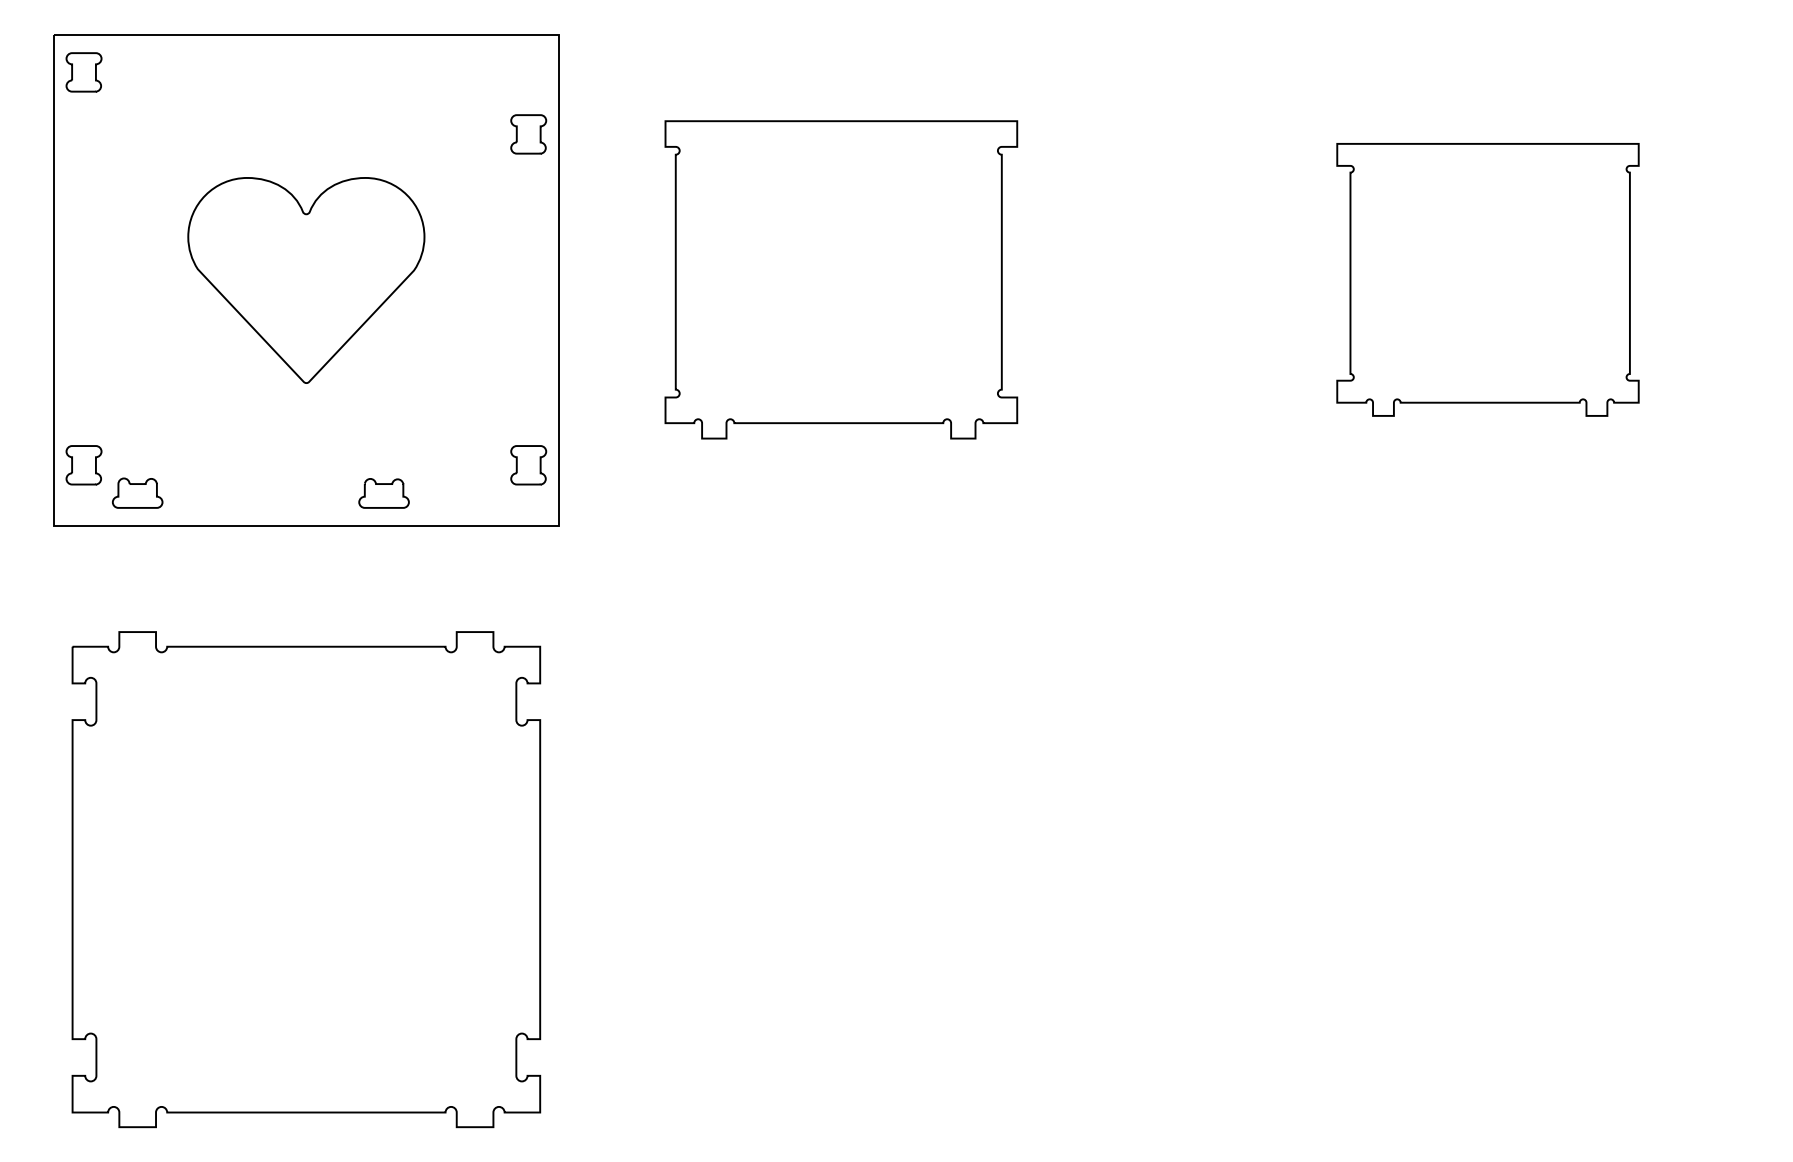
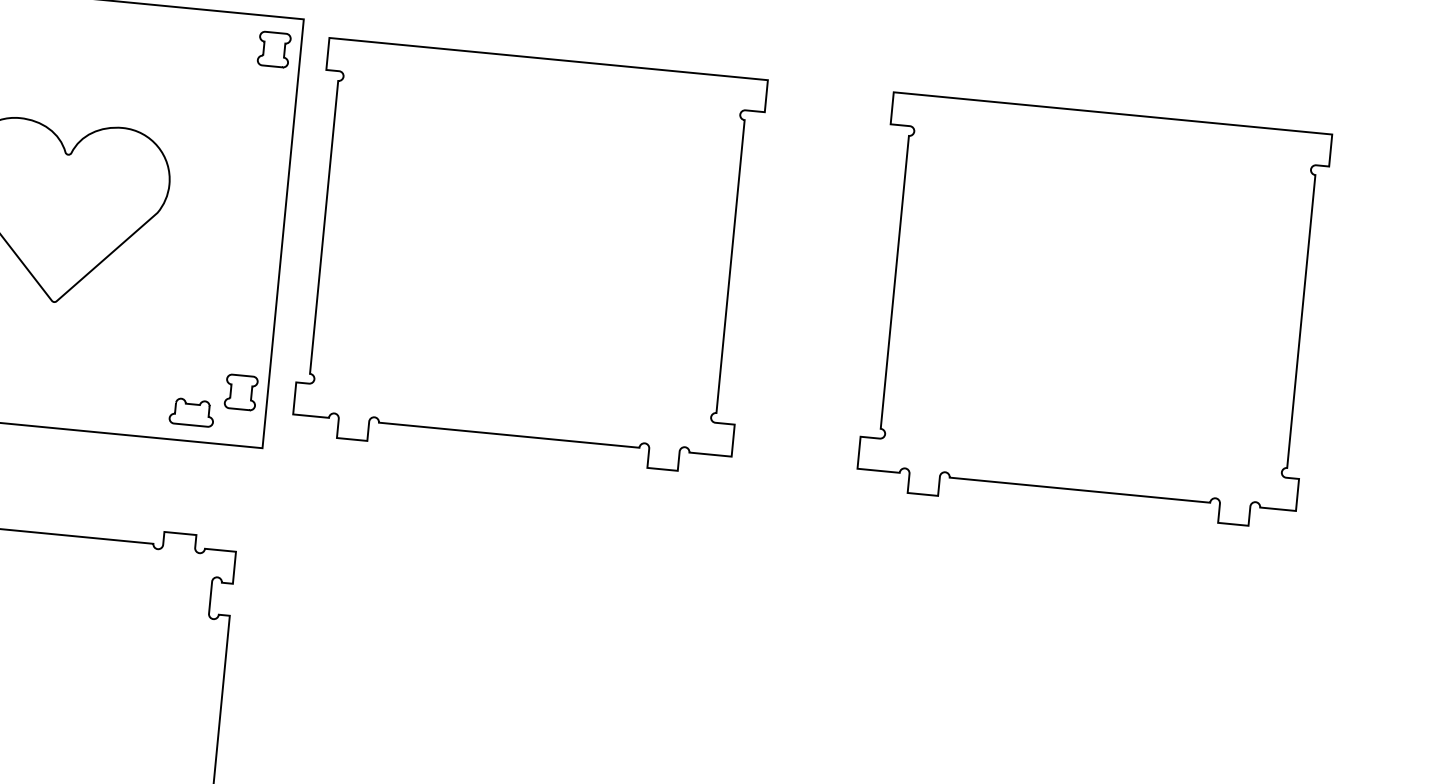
part: (528, 134) -> (274, 49), moved
part: (841, 279) -> (529, 256), size x1.43
part: (1487, 279) -> (1093, 310), size x1.67
part: (383, 493) -> (191, 412), moved

